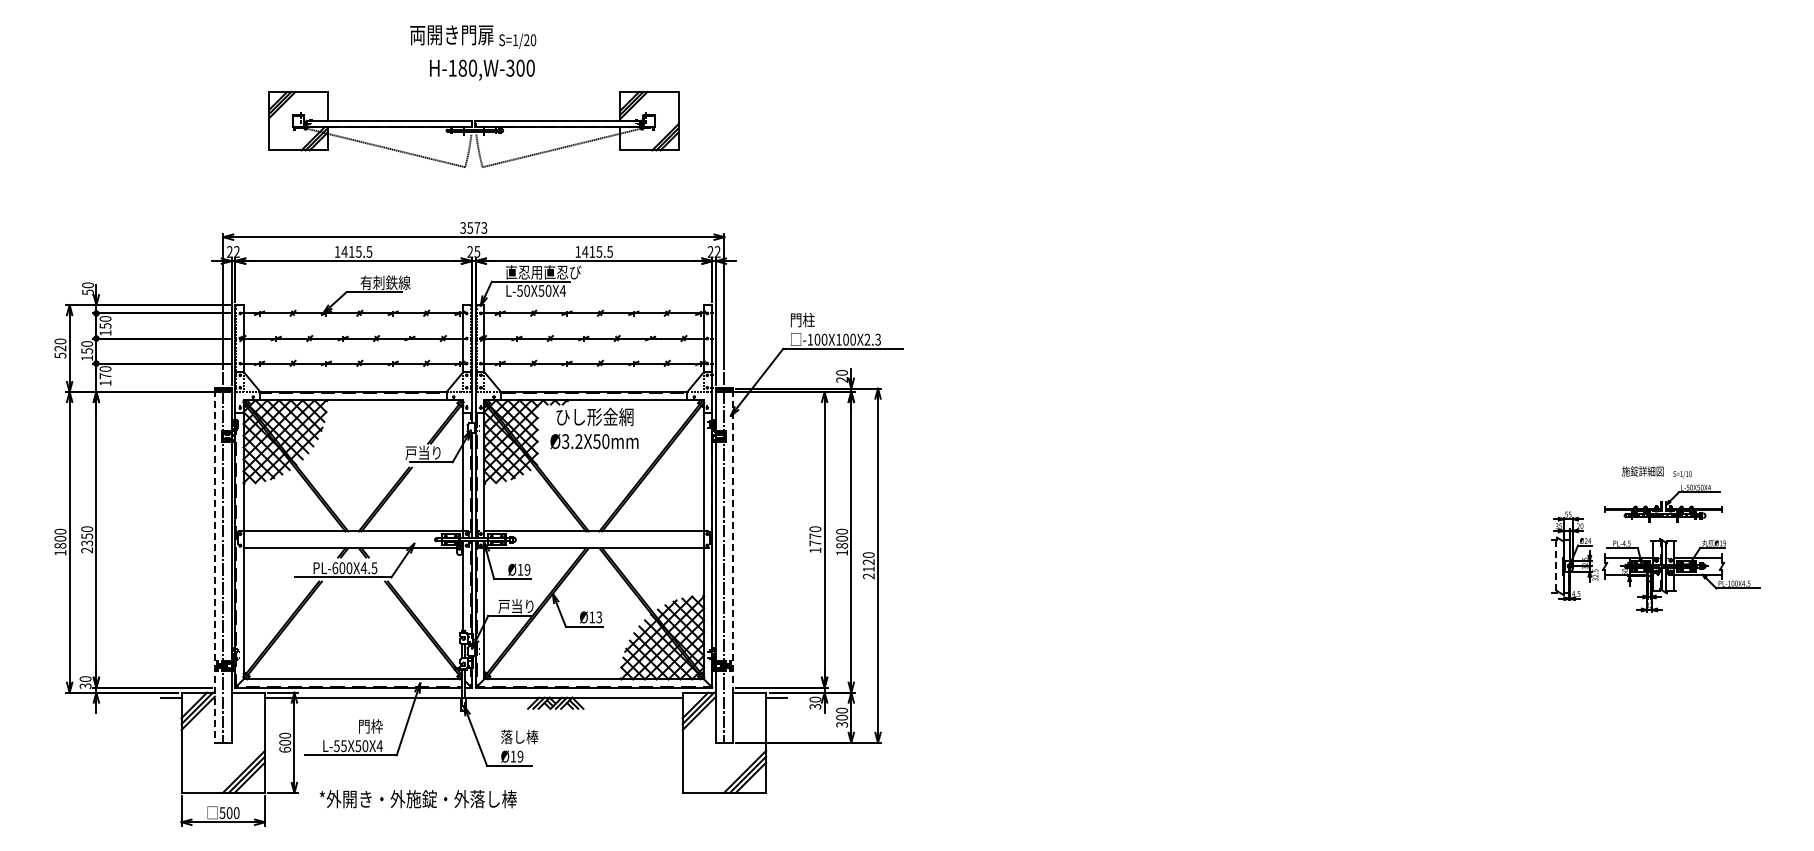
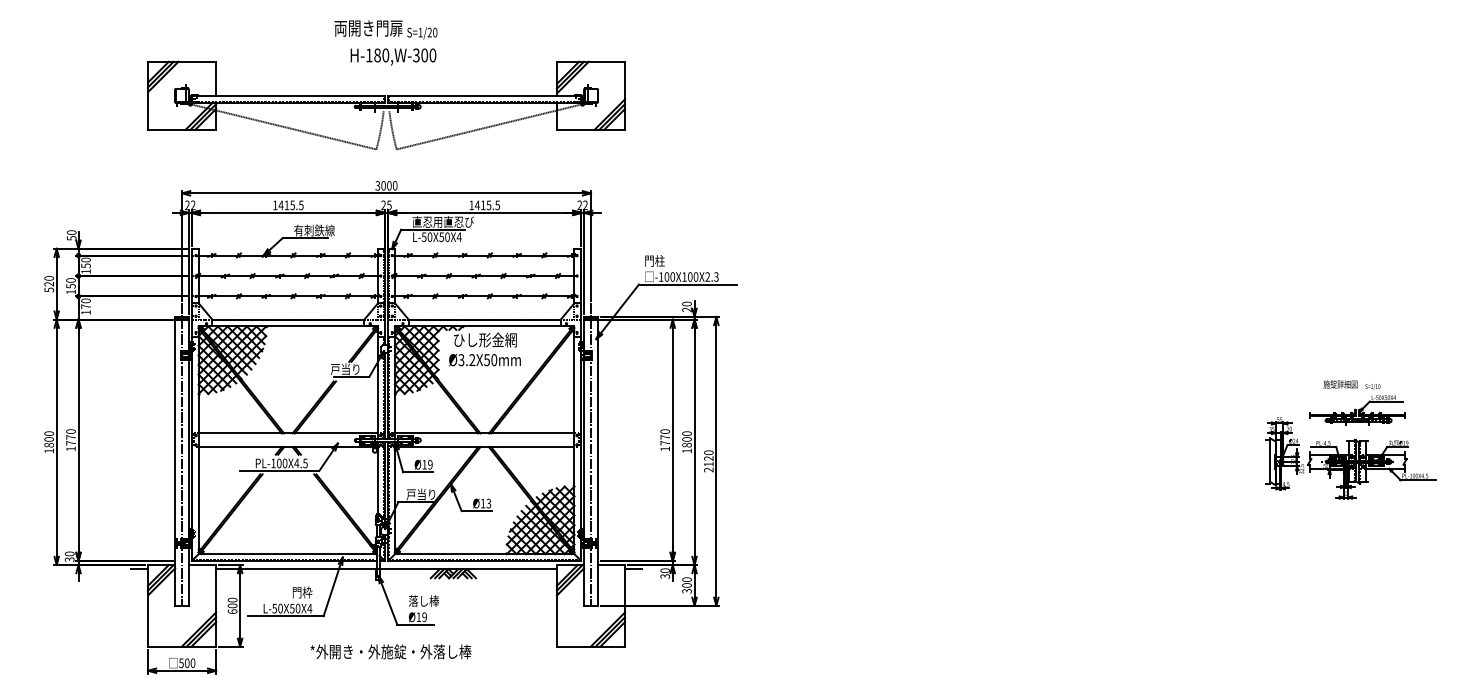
part: (473, 129) -> (386, 105), size x1.43
text: (477, 227) -> (389, 185), 3573 -> 3000
line: (732, 542) -> (597, 442), dashed -> solid
text: (87, 543) -> (71, 443), 2350 -> 1770
line: (1556, 566) -> (1269, 462), dashed -> solid
line: (214, 567) -> (174, 462), dashed -> solid
text: (335, 568) -> (273, 463), PL-600X4.5 -> PL-100X4.5
text: (343, 745) -> (280, 608), L-55X50X4 -> L-50X50X4
text: (417, 799) -> (390, 652), moved

